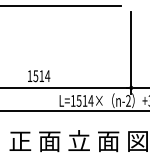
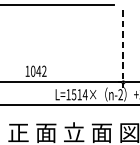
line: (131, 53) -> (123, 49), solid -> dashed
text: (41, 75) -> (38, 70), 1514 -> 1042

